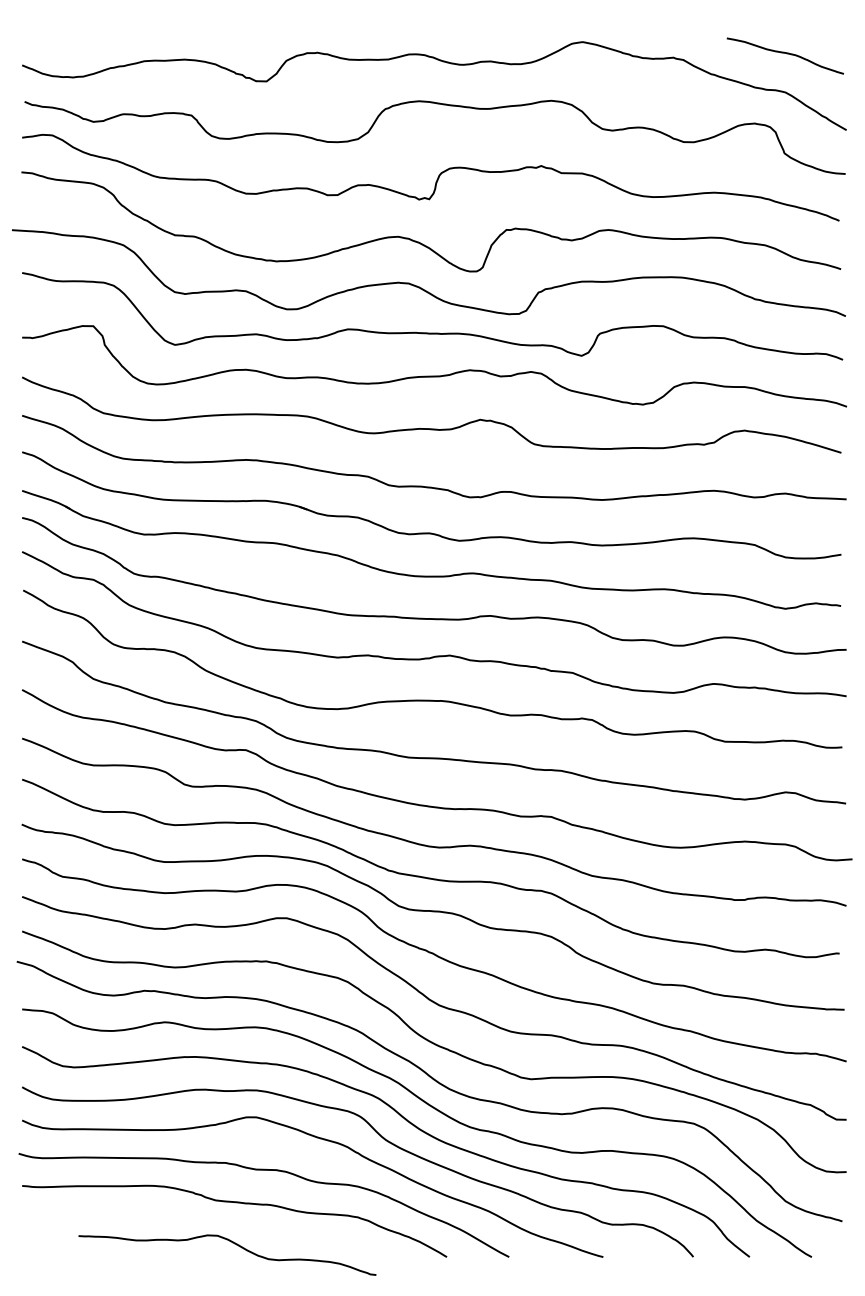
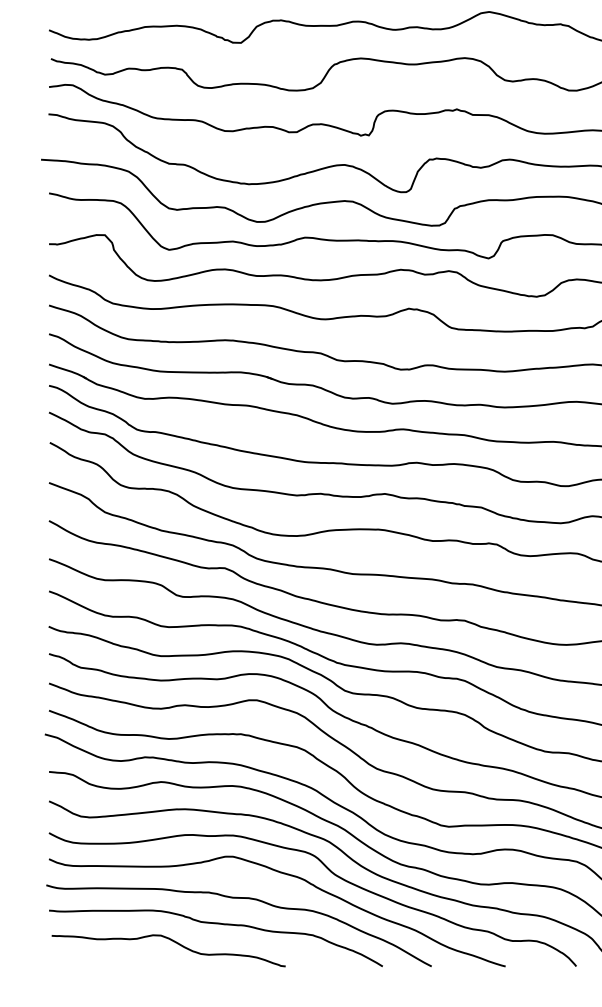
curve: (232, 1243) -> (172, 941), moved

